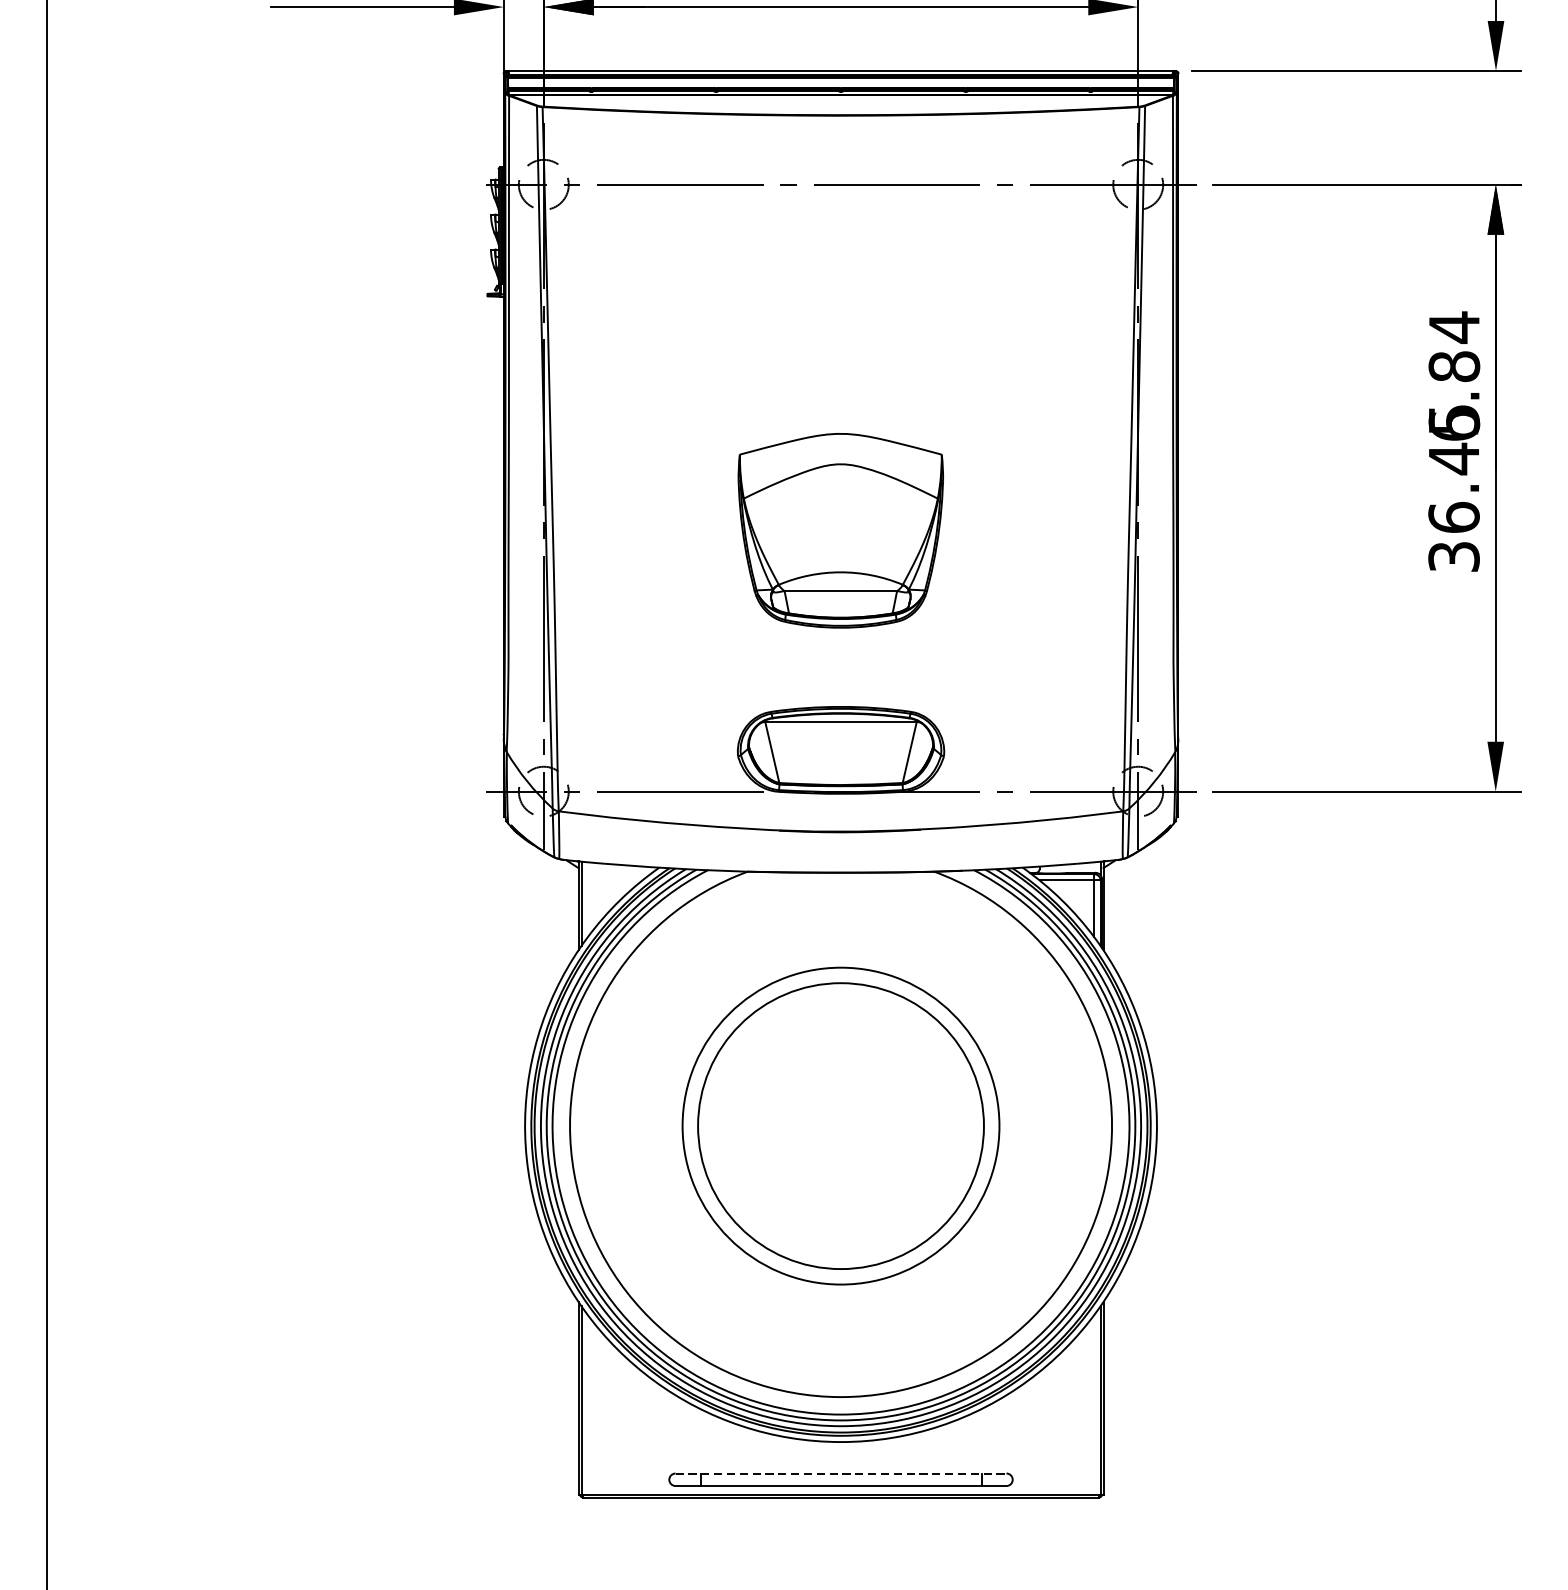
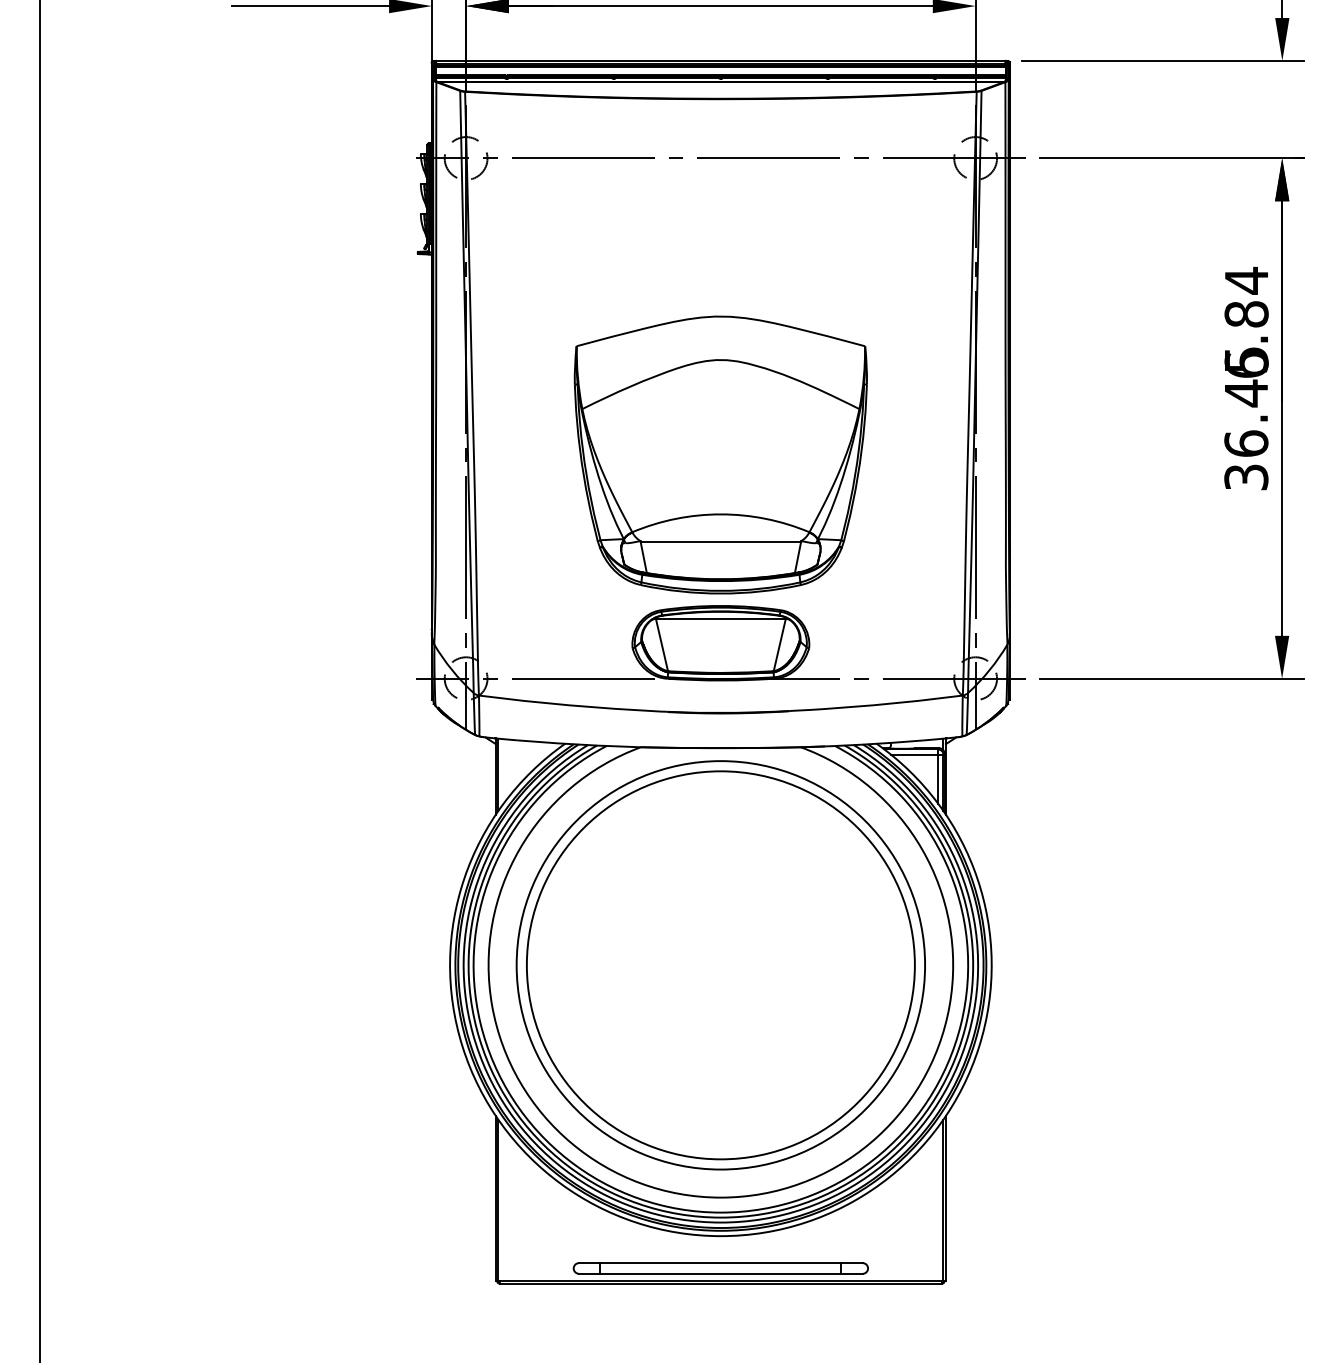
part: (840, 530) -> (720, 454), size x1.67
circle: (840, 1126) -> (720, 965), size x1.43
circle: (840, 1126) -> (720, 965), size x1.67
line: (840, 1473) -> (720, 1263), dashed -> solid

